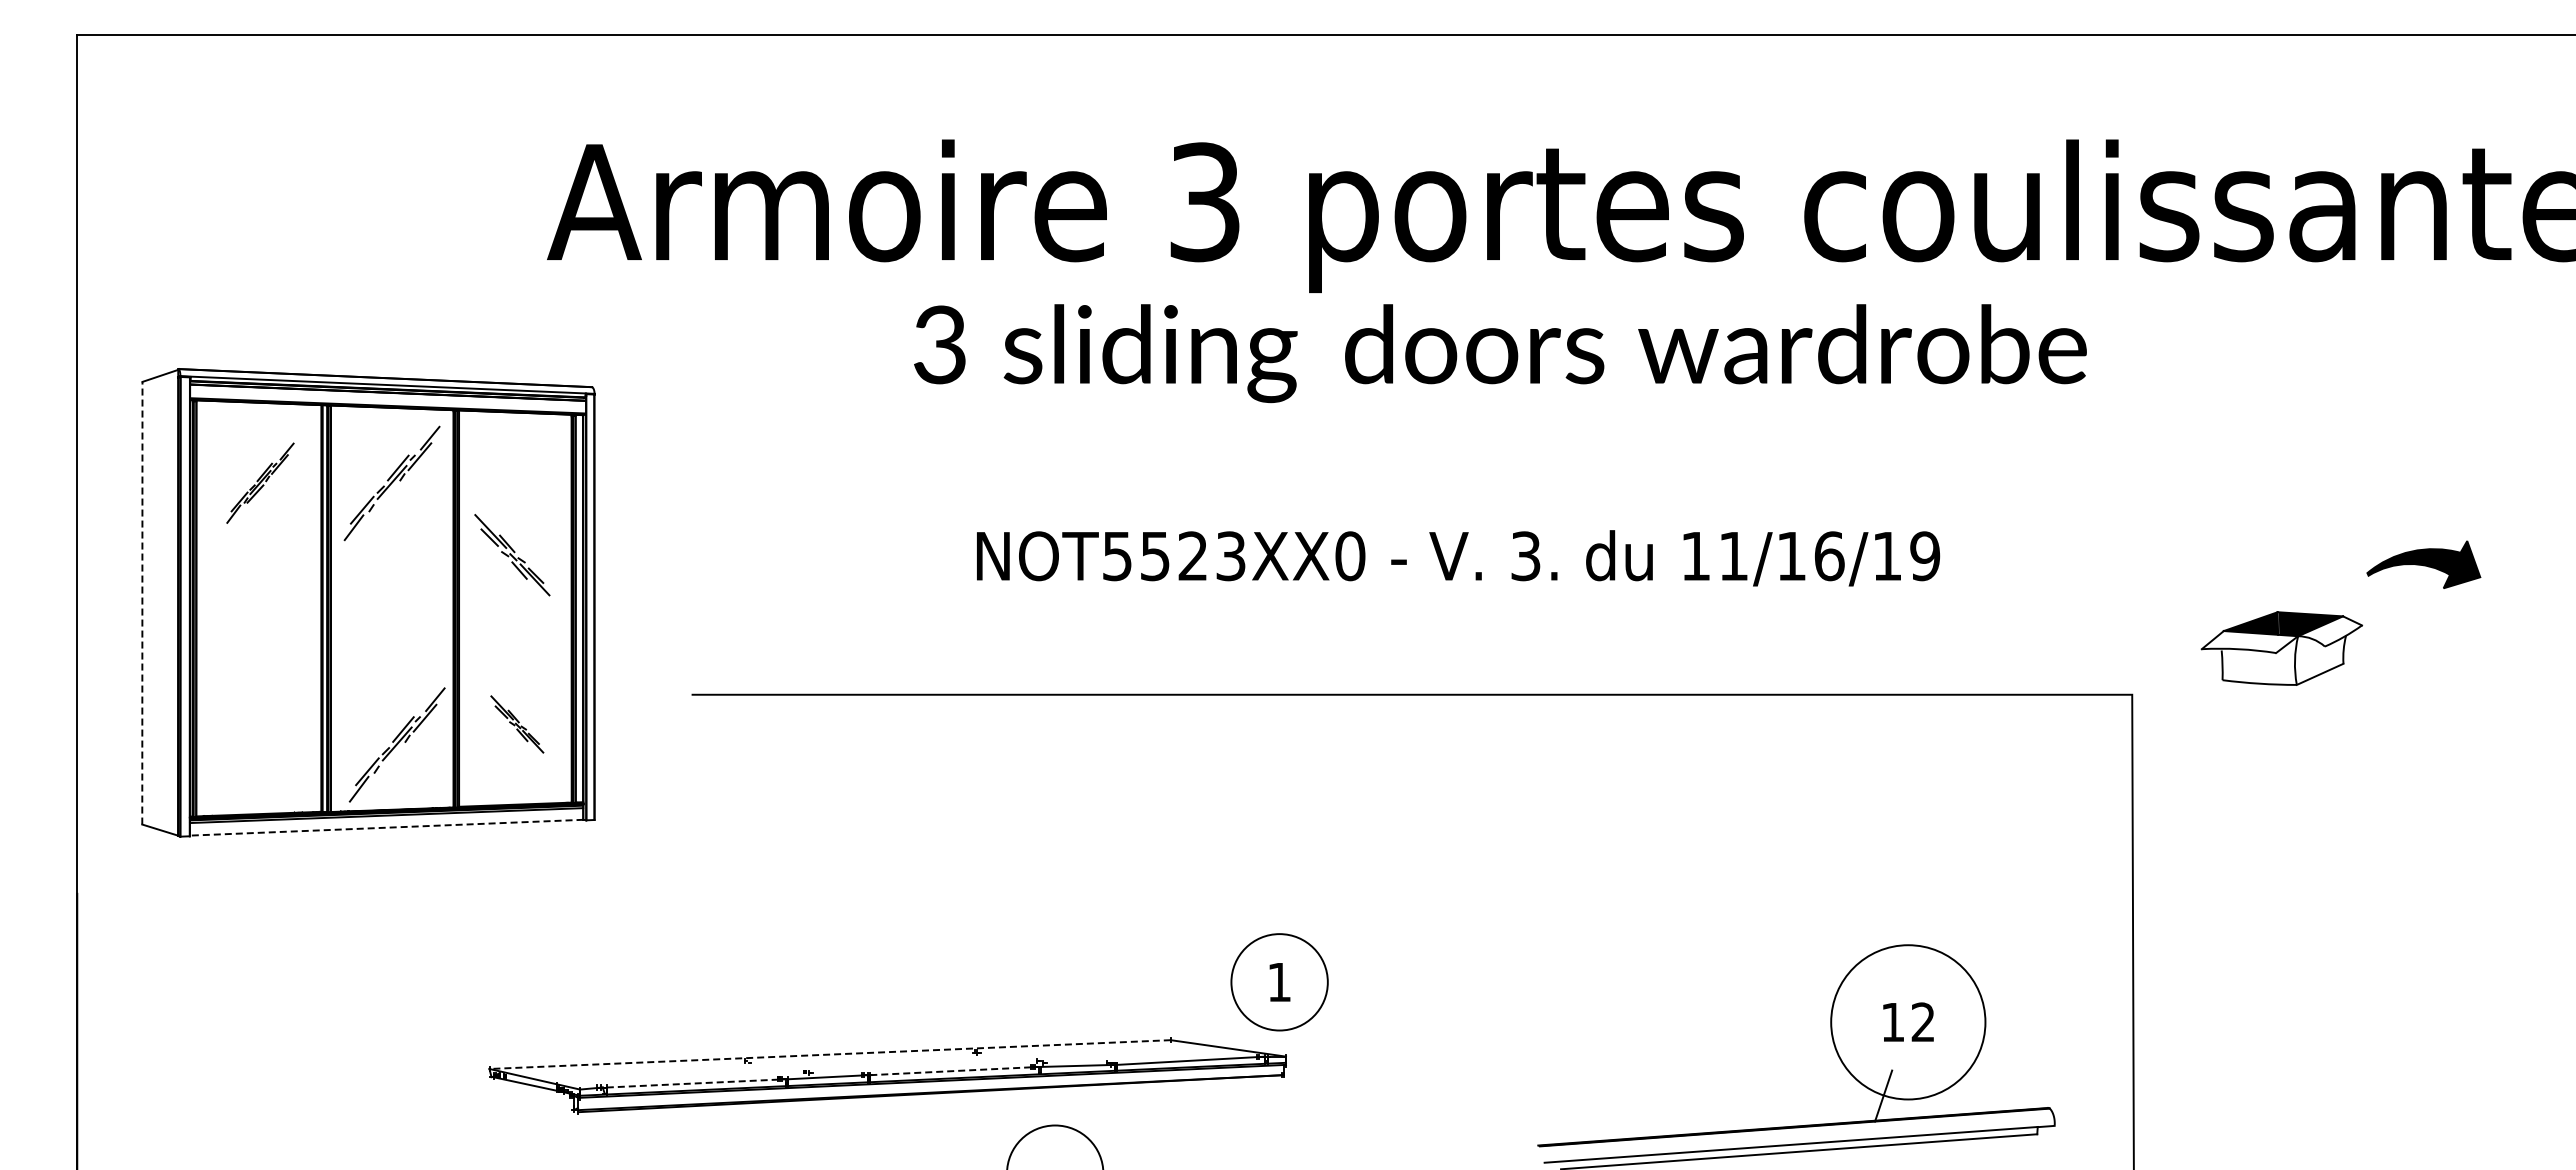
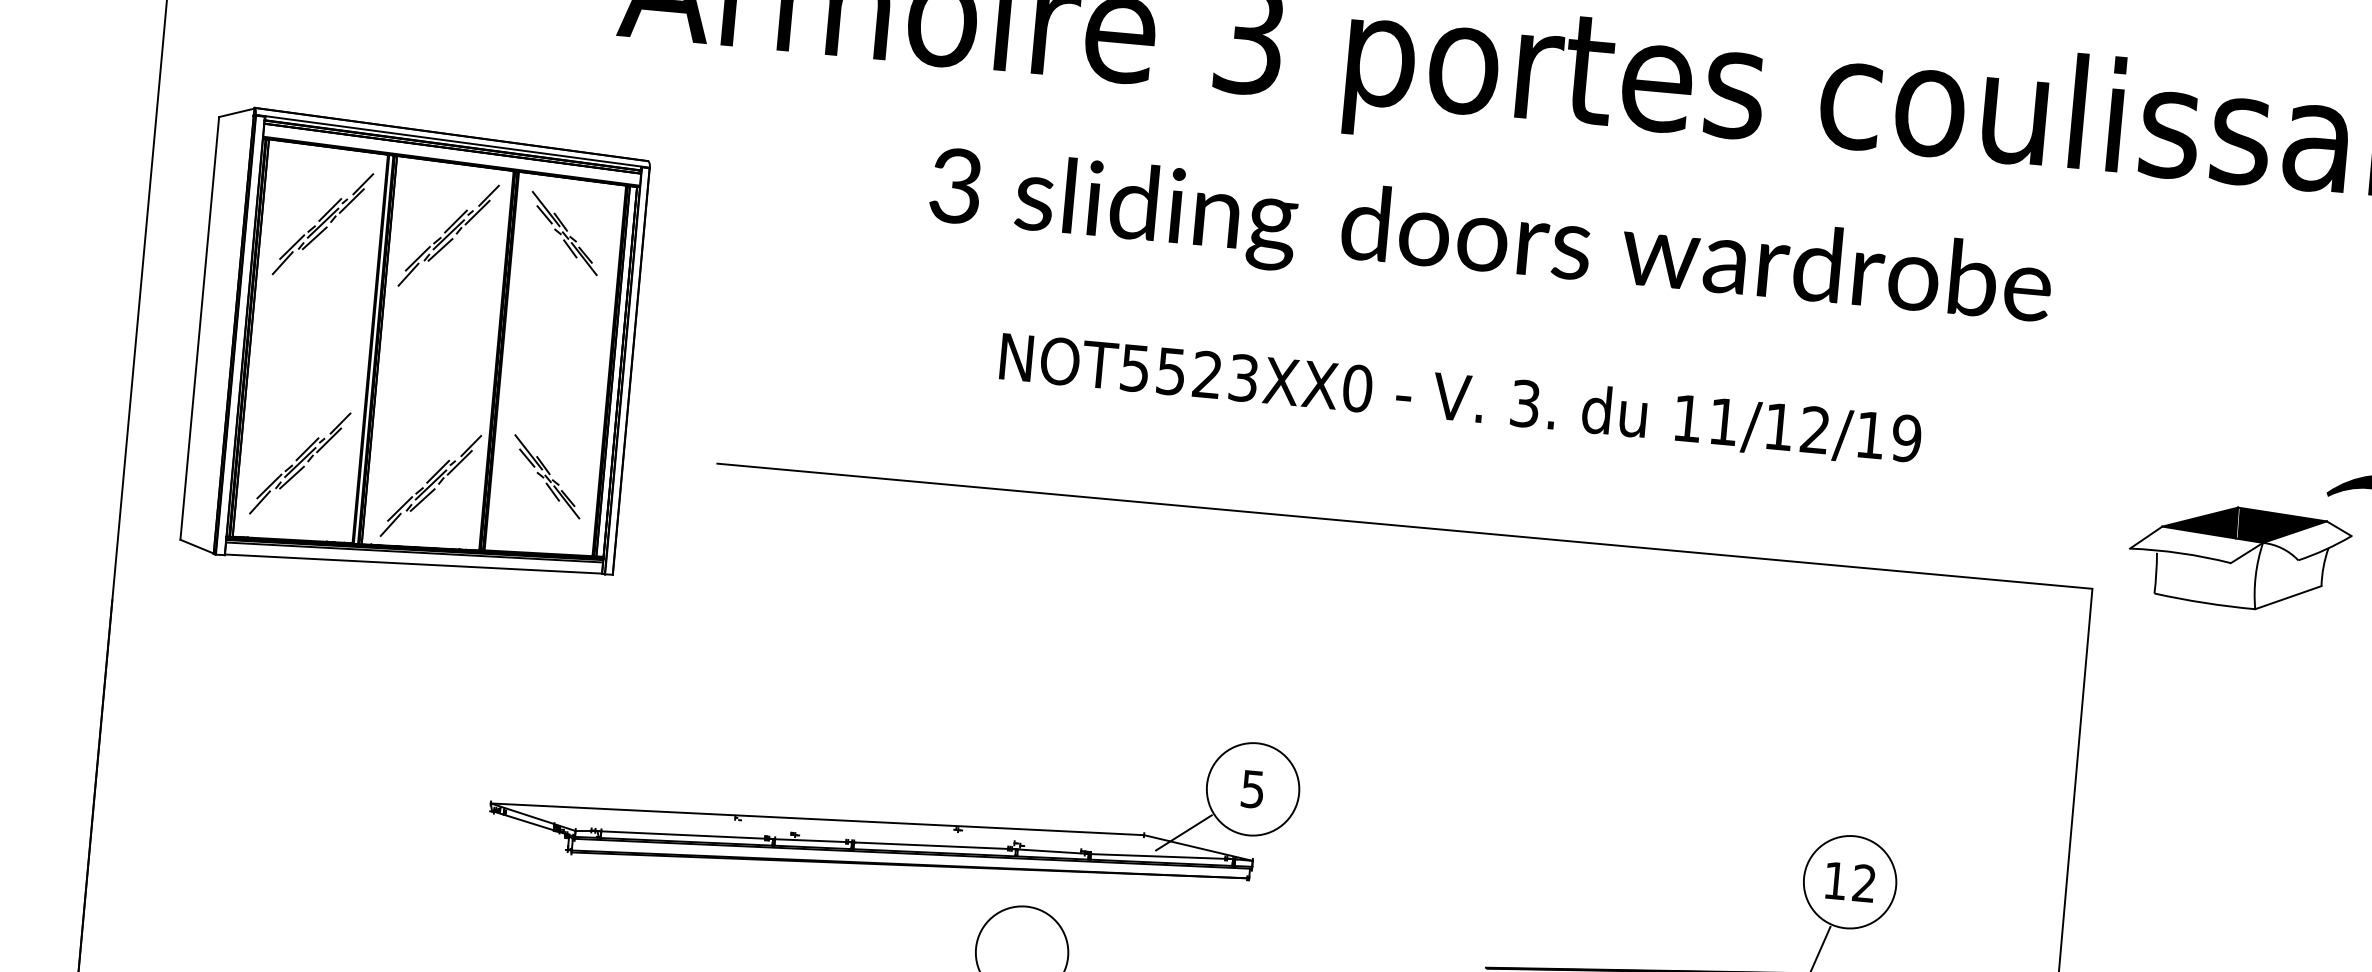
text: (1500, 353) -> (1490, 242), moved
part: (260, 482) -> (323, 223), size x1.43
line: (384, 498) -> (440, 249), added
part: (512, 555) -> (564, 233), moved
text: (1829, 556) -> (1815, 430), 11/16/19 -> 11/12/19
line: (142, 602) -> (199, 327), dashed -> solid
part: (2281, 648) -> (2239, 557), size x1.43
part: (517, 724) -> (547, 476), size x1.43
part: (259, 733) -> (300, 463), added
line: (389, 760) -> (422, 500), added
line: (386, 827) -> (413, 563), dashed -> solid
text: (1279, 982) -> (1252, 789), 1 -> 5
circle: (1908, 1022) -> (1850, 882), size x0.62
line: (1211, 1033) -> (1183, 832), added
line: (830, 1054) -> (817, 819), dashed -> solid
line: (955, 1071) -> (935, 846), dashed -> solid
line: (696, 1083) -> (687, 835), dashed -> solid

